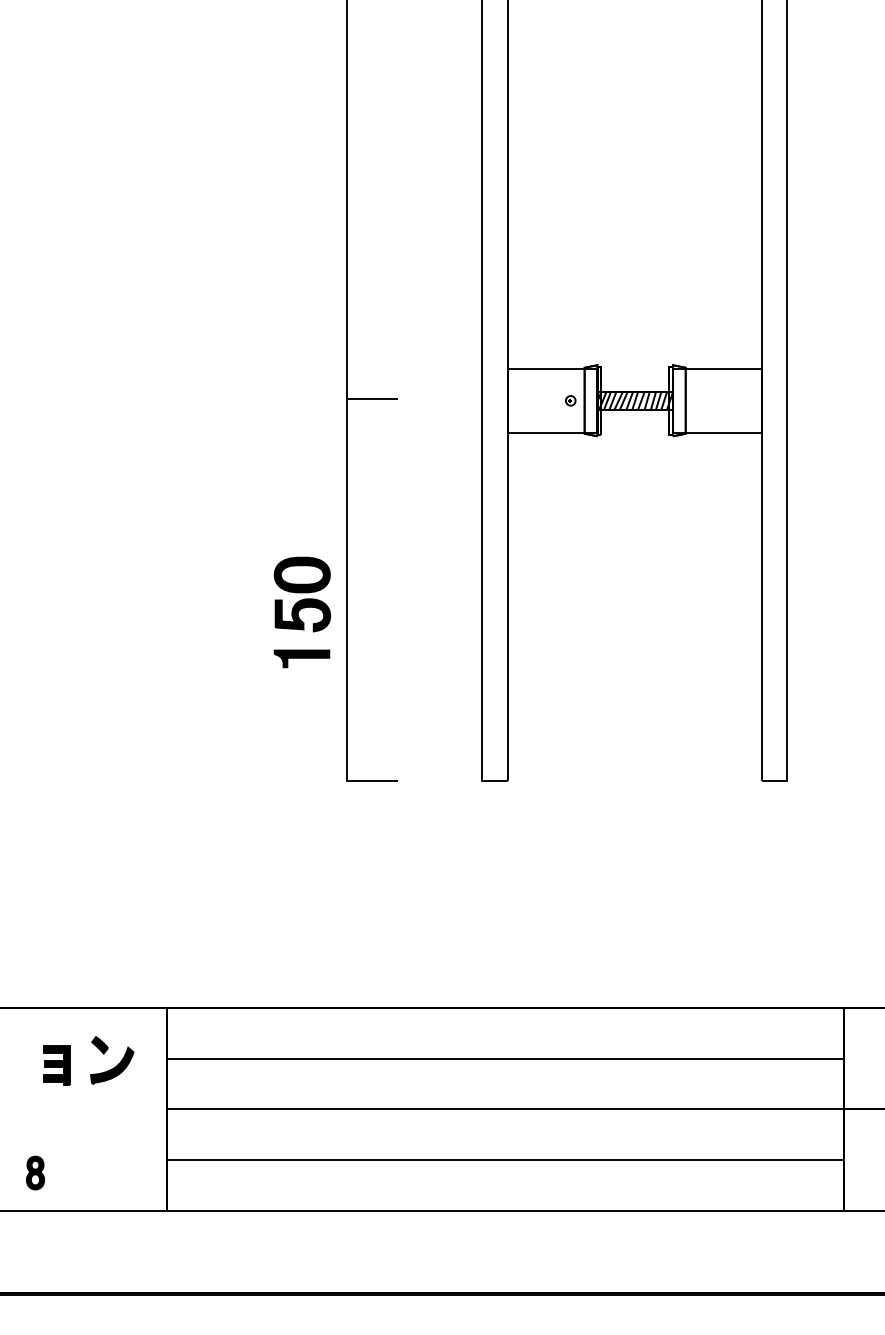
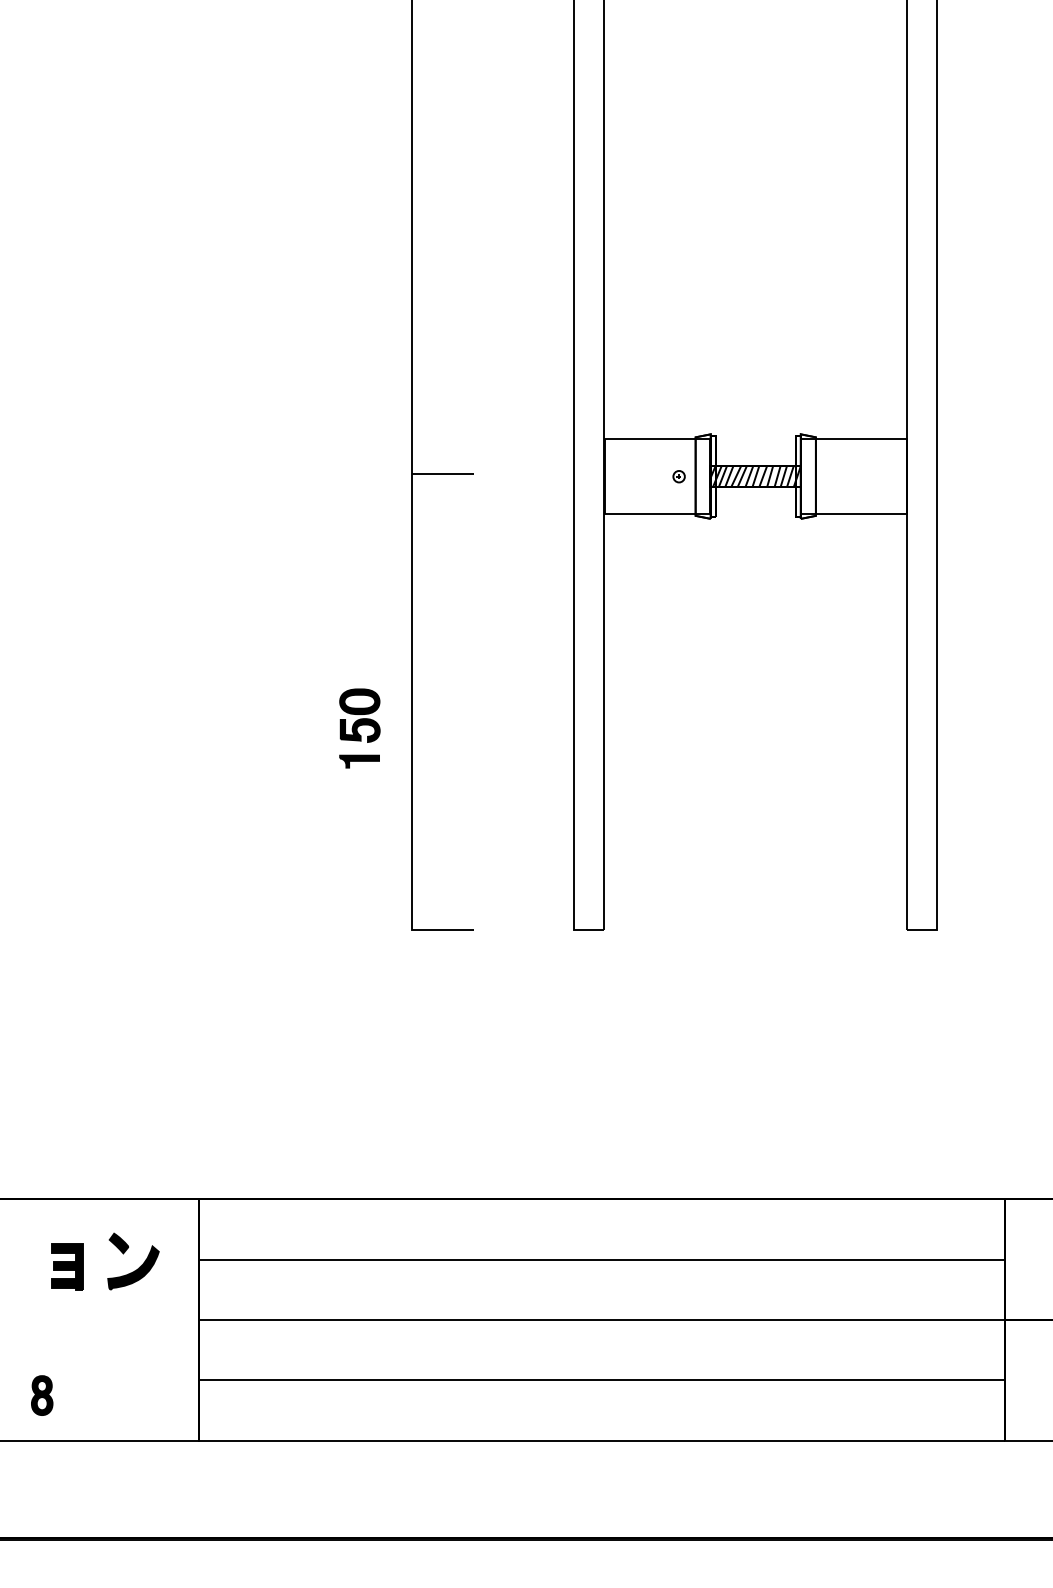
part: (302, 612) -> (359, 728), size x0.6

